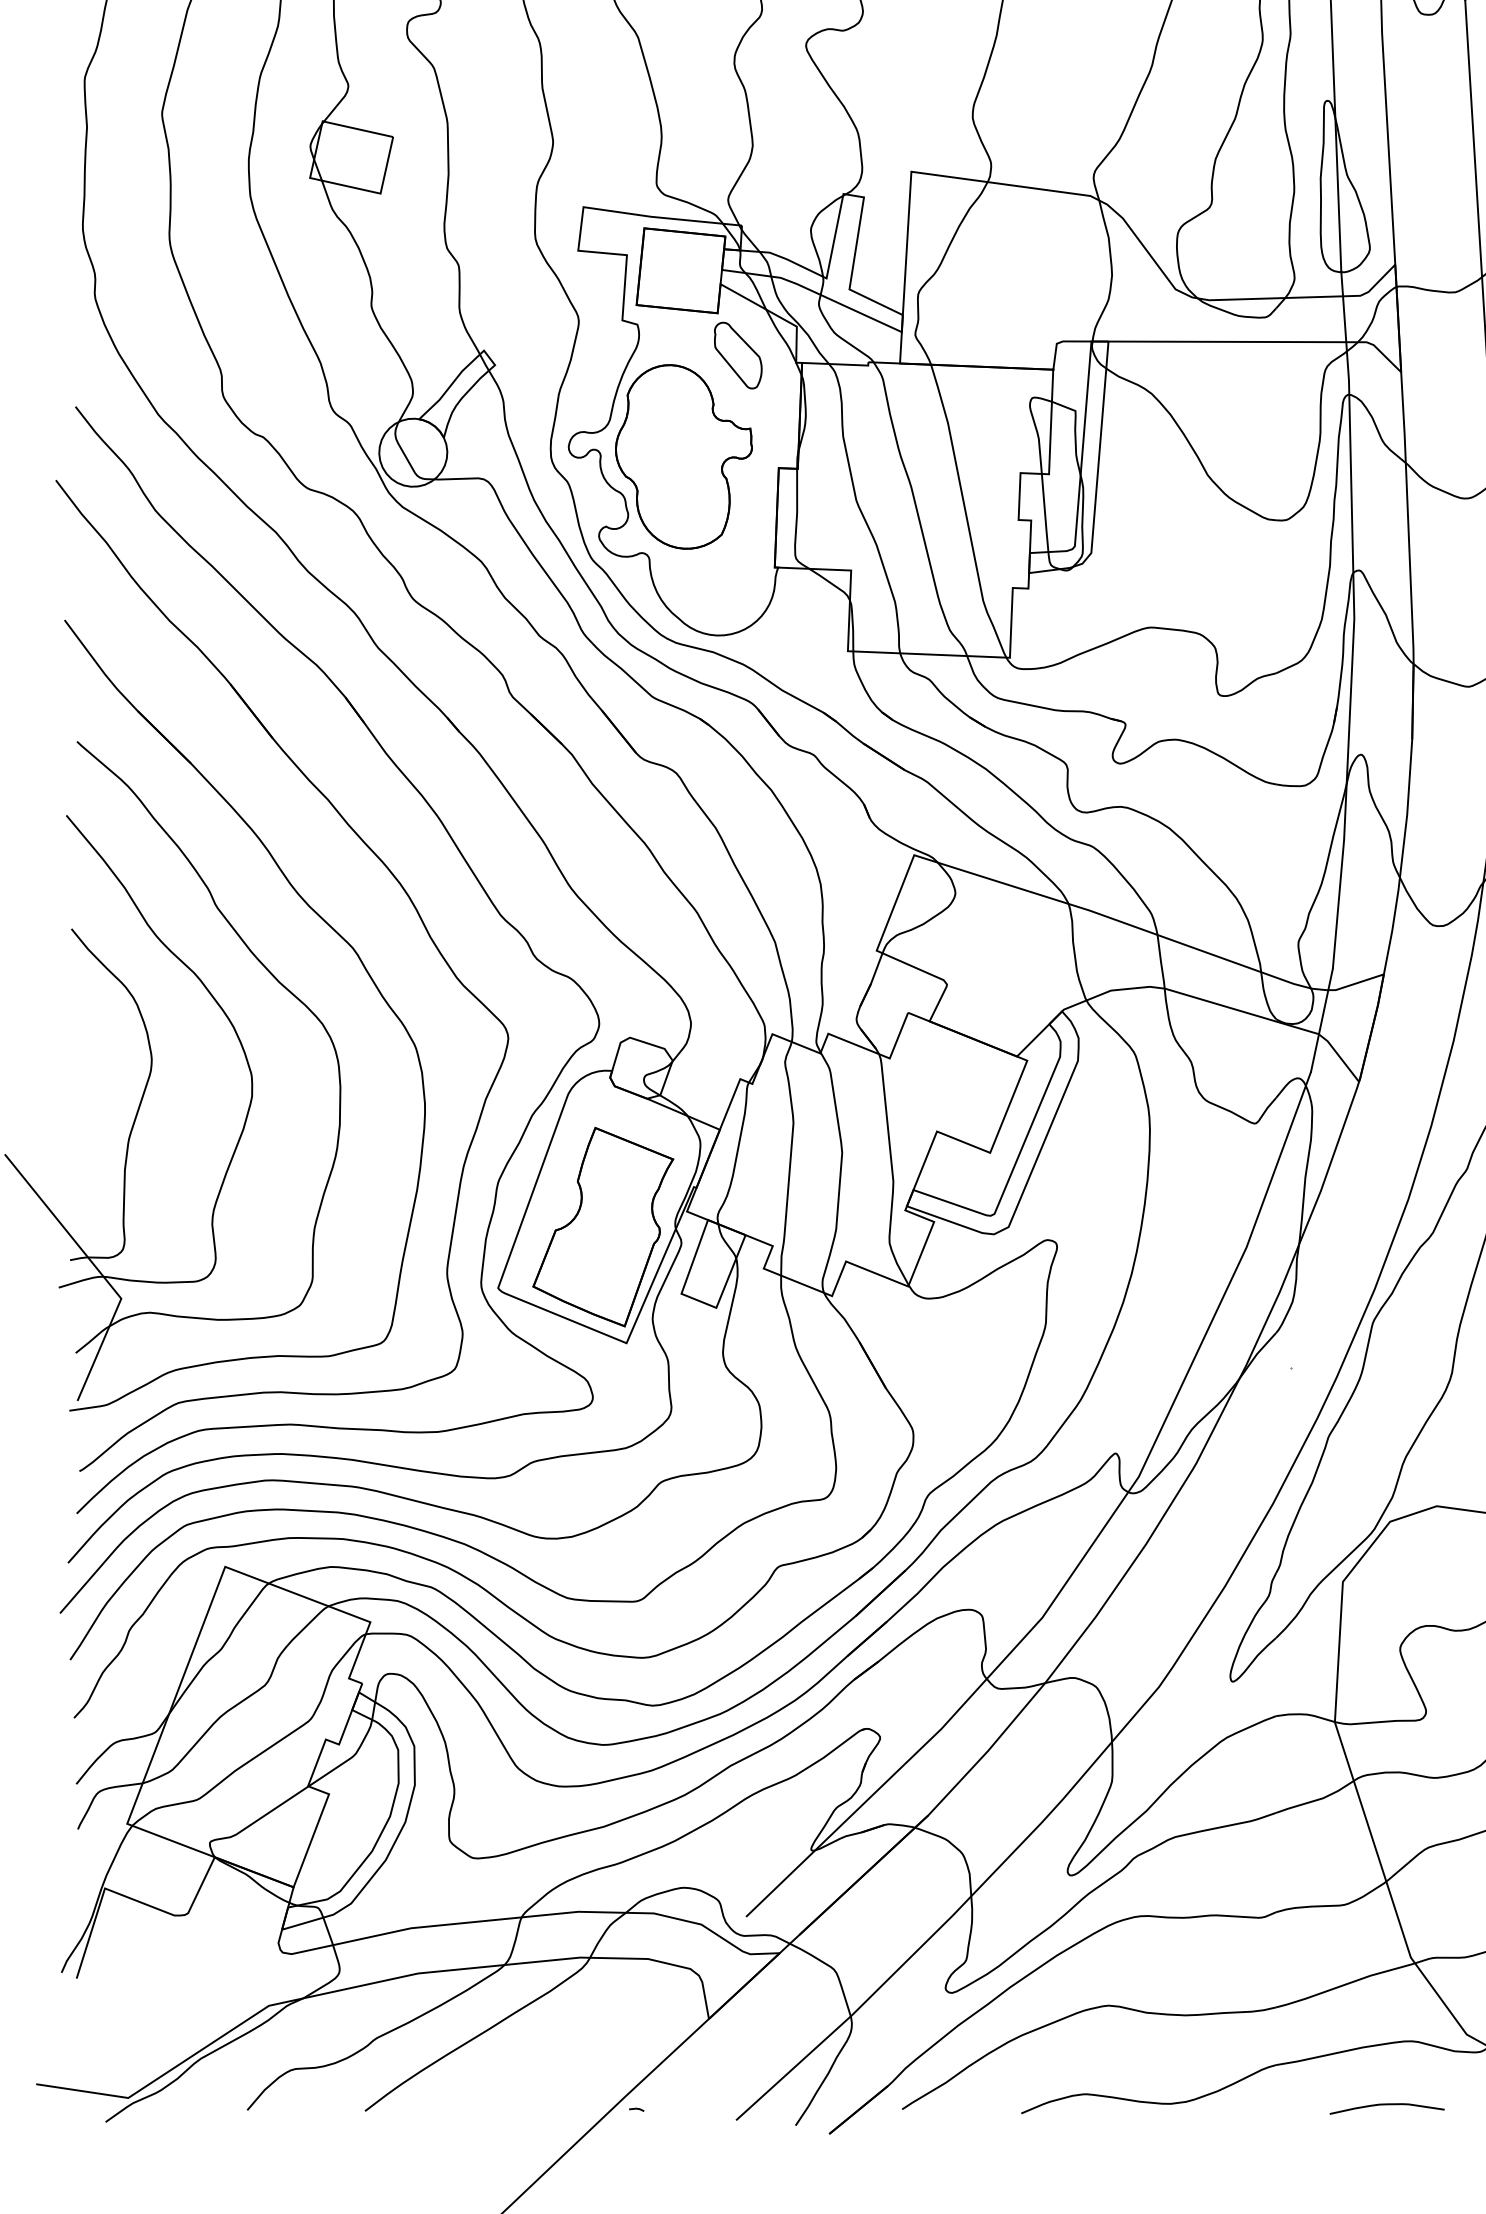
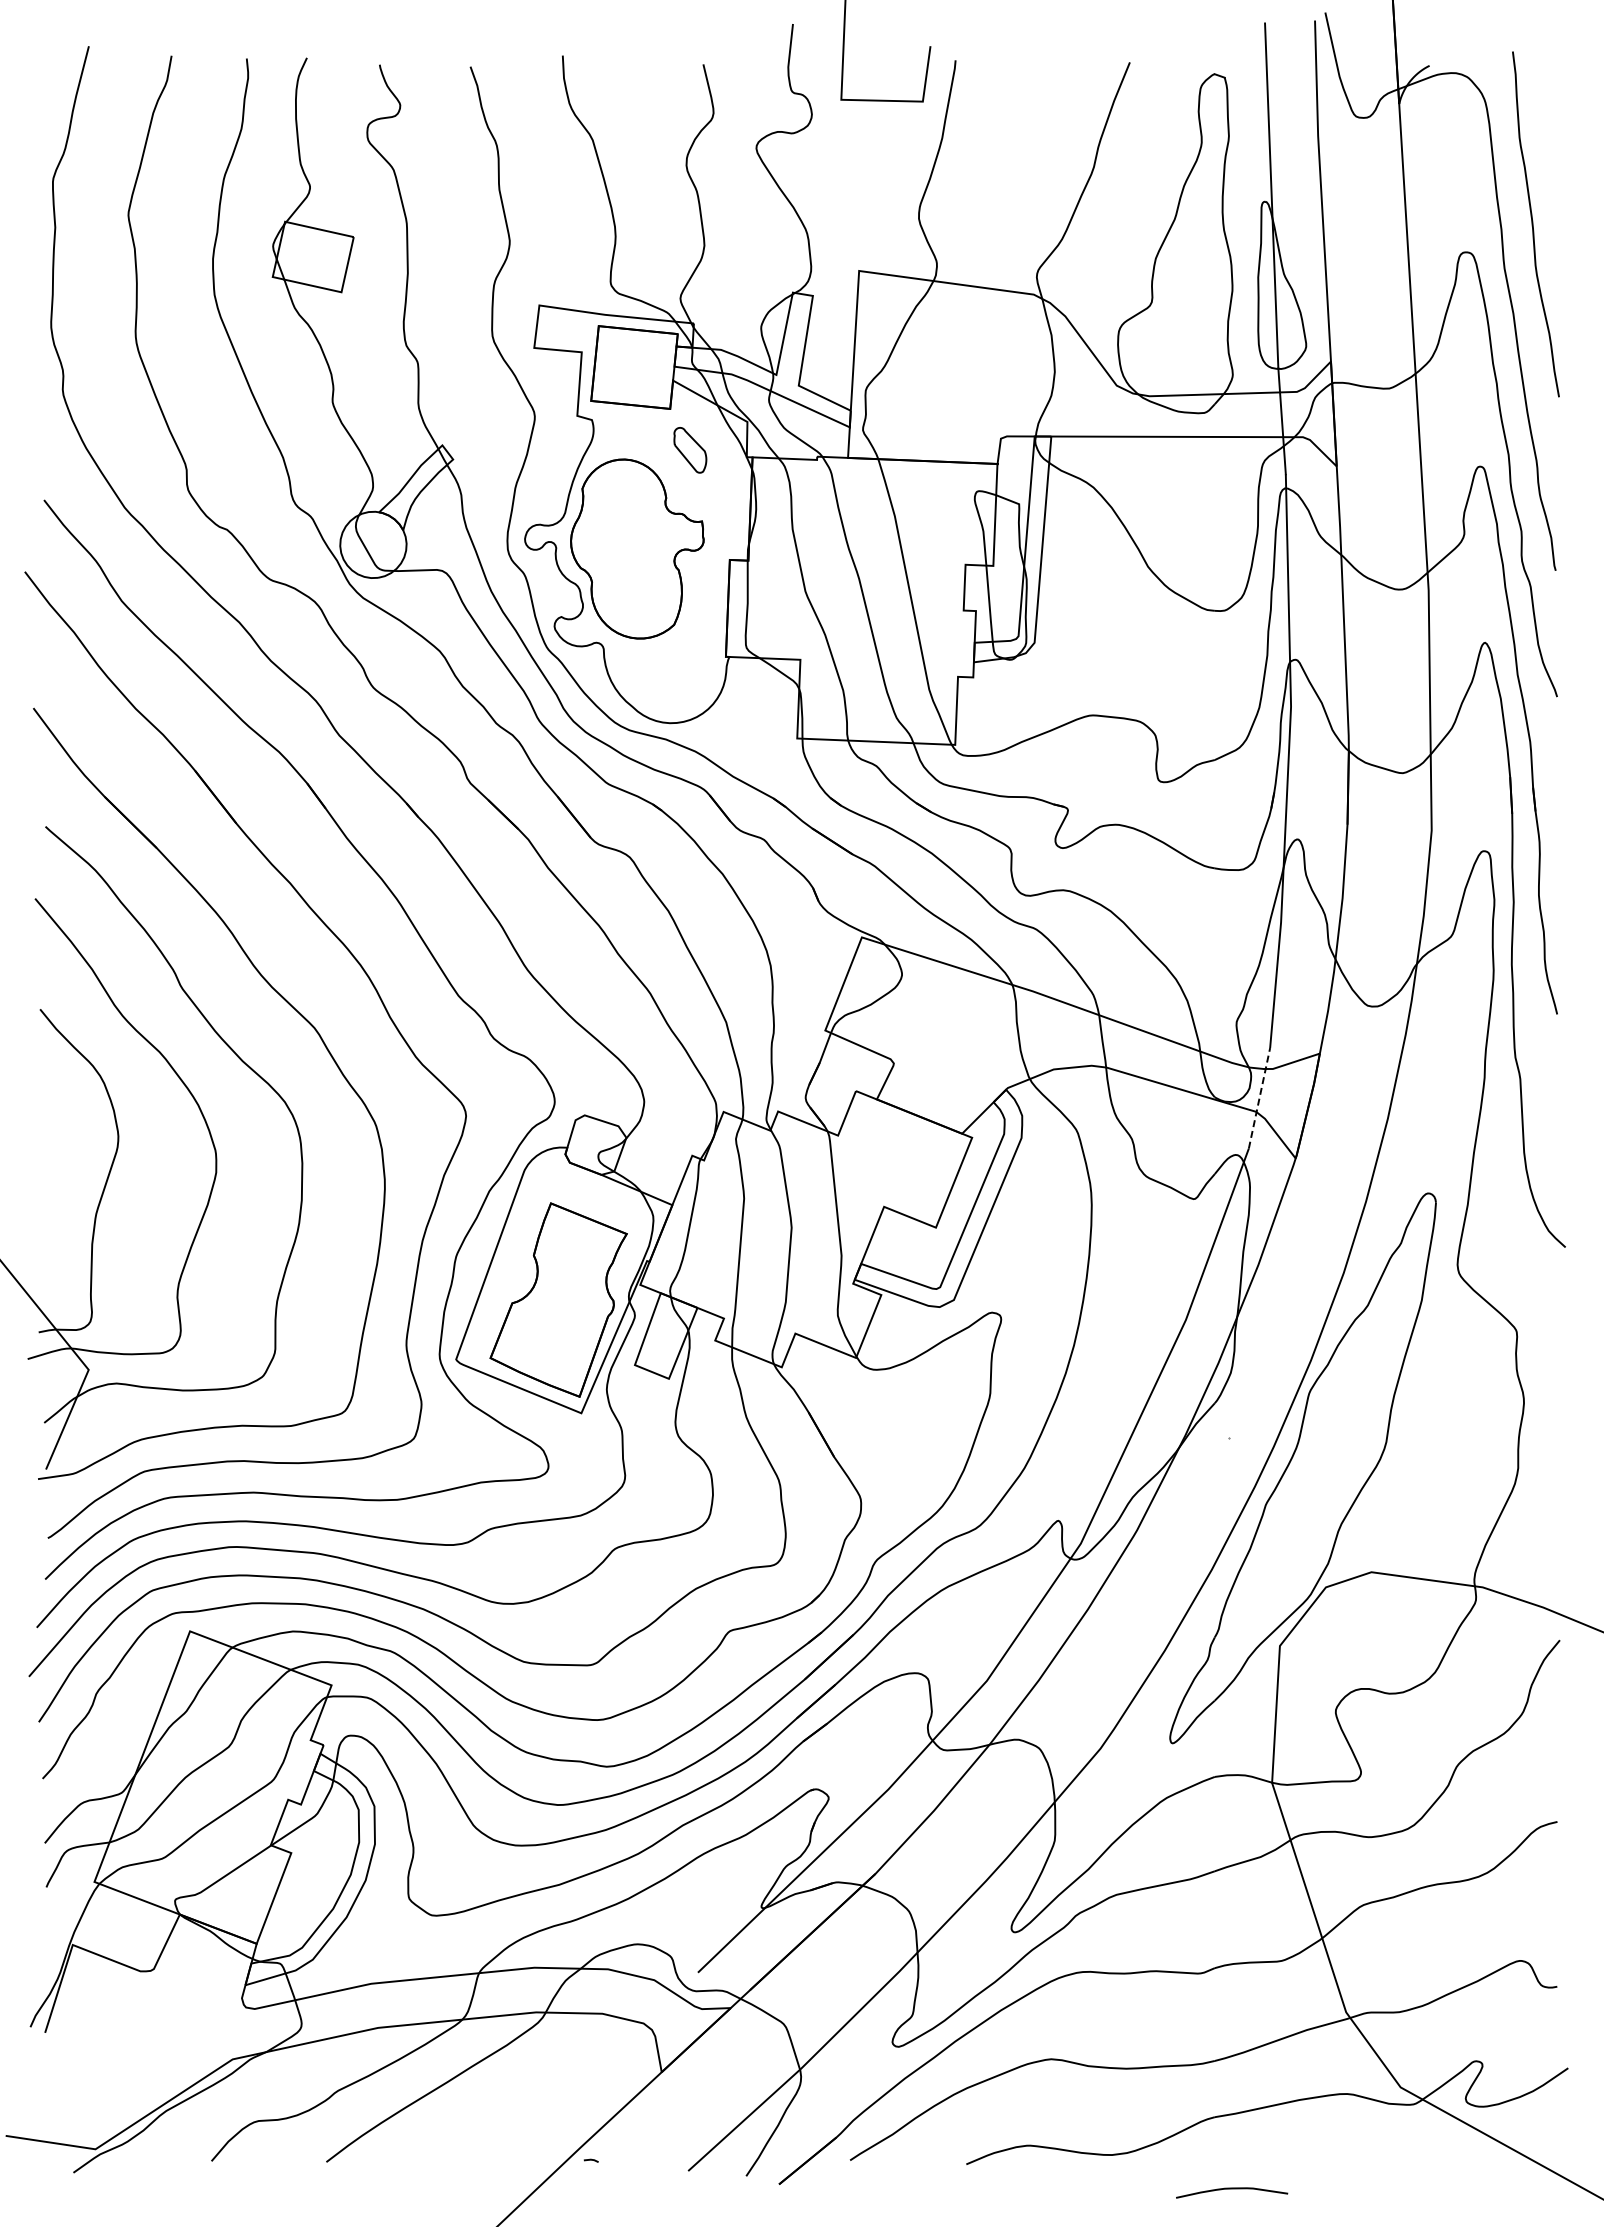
part: (738, 355) -> (690, 450), size x0.7
line: (1321, 1019) -> (1259, 1097), solid -> dashed
curve: (1387, 2105) -> (1232, 2189), moved

